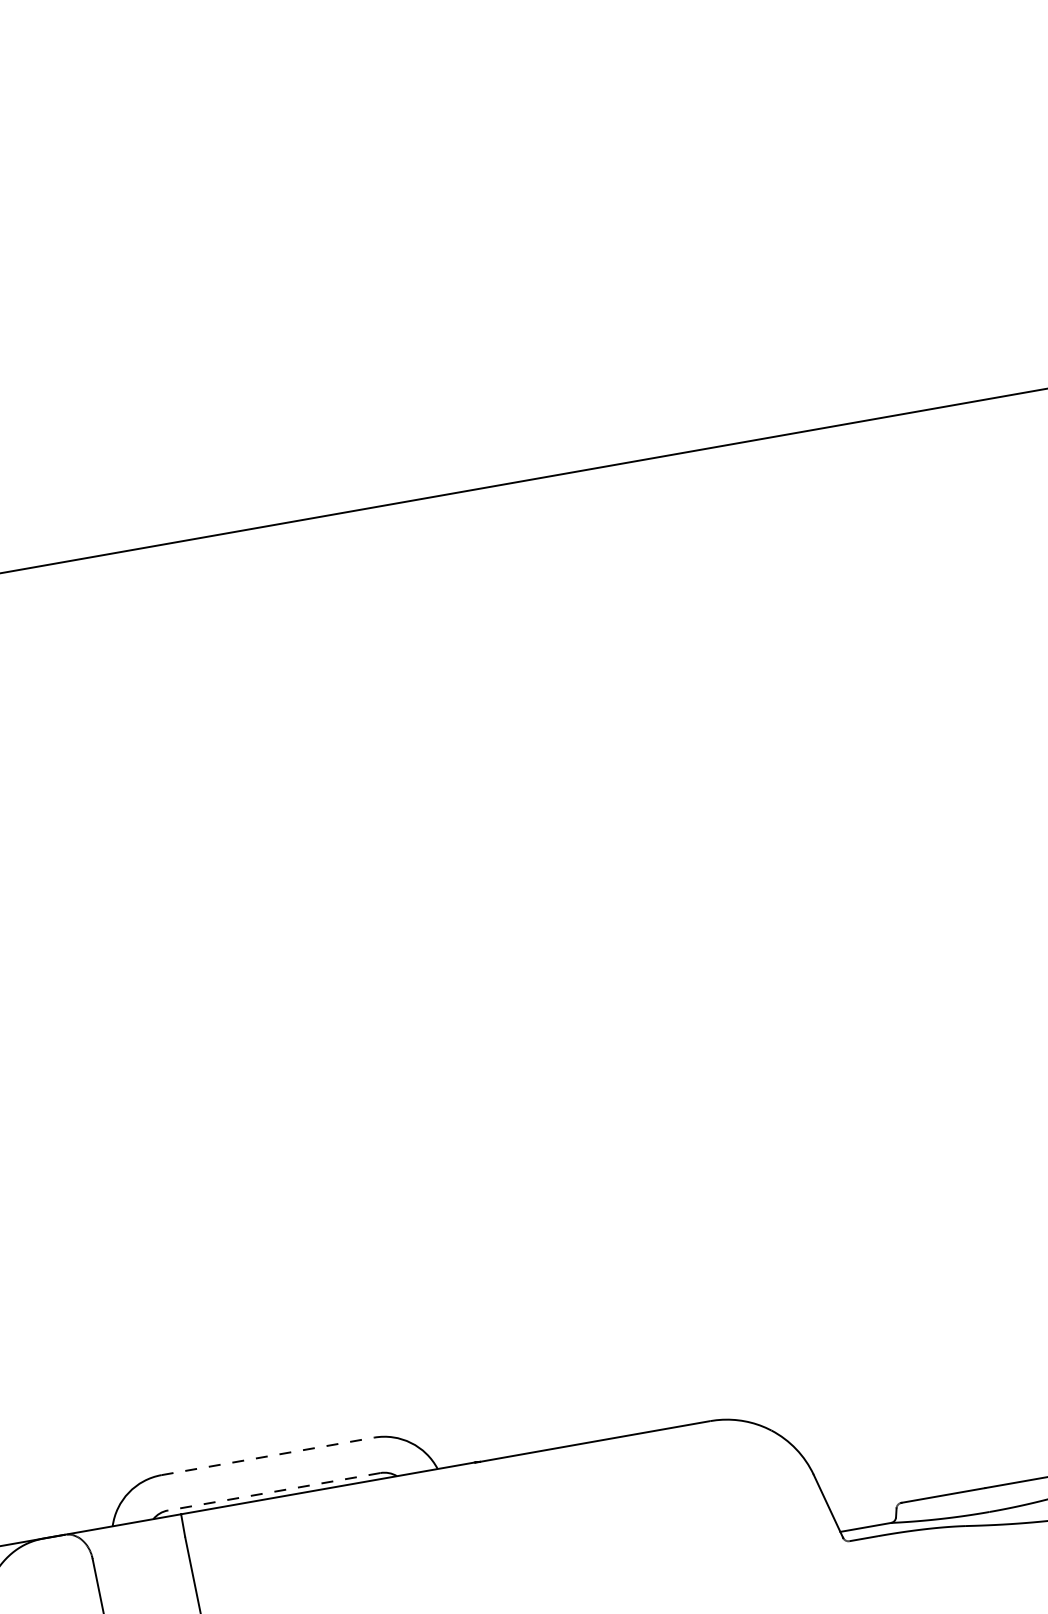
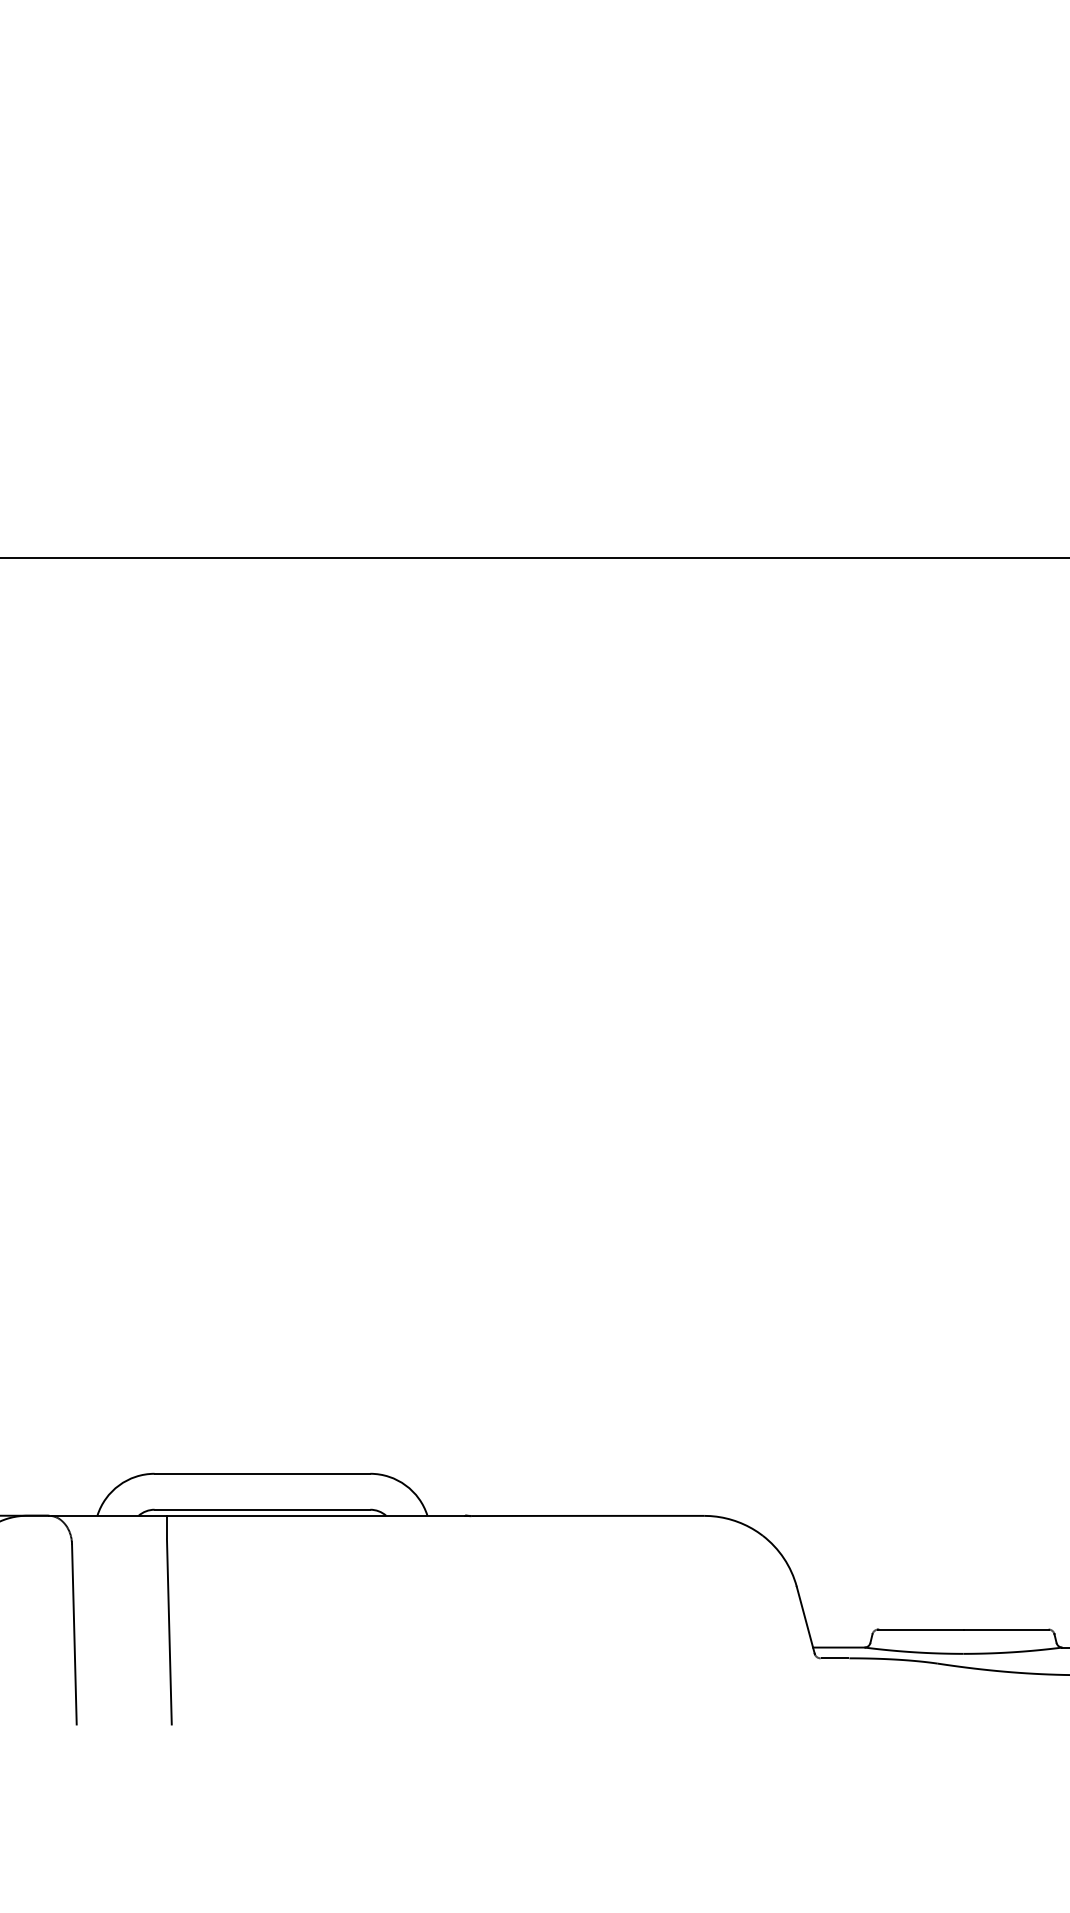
line: (267, 1456) -> (262, 1473), dashed -> solid
line: (274, 1491) -> (262, 1509), dashed -> solid

